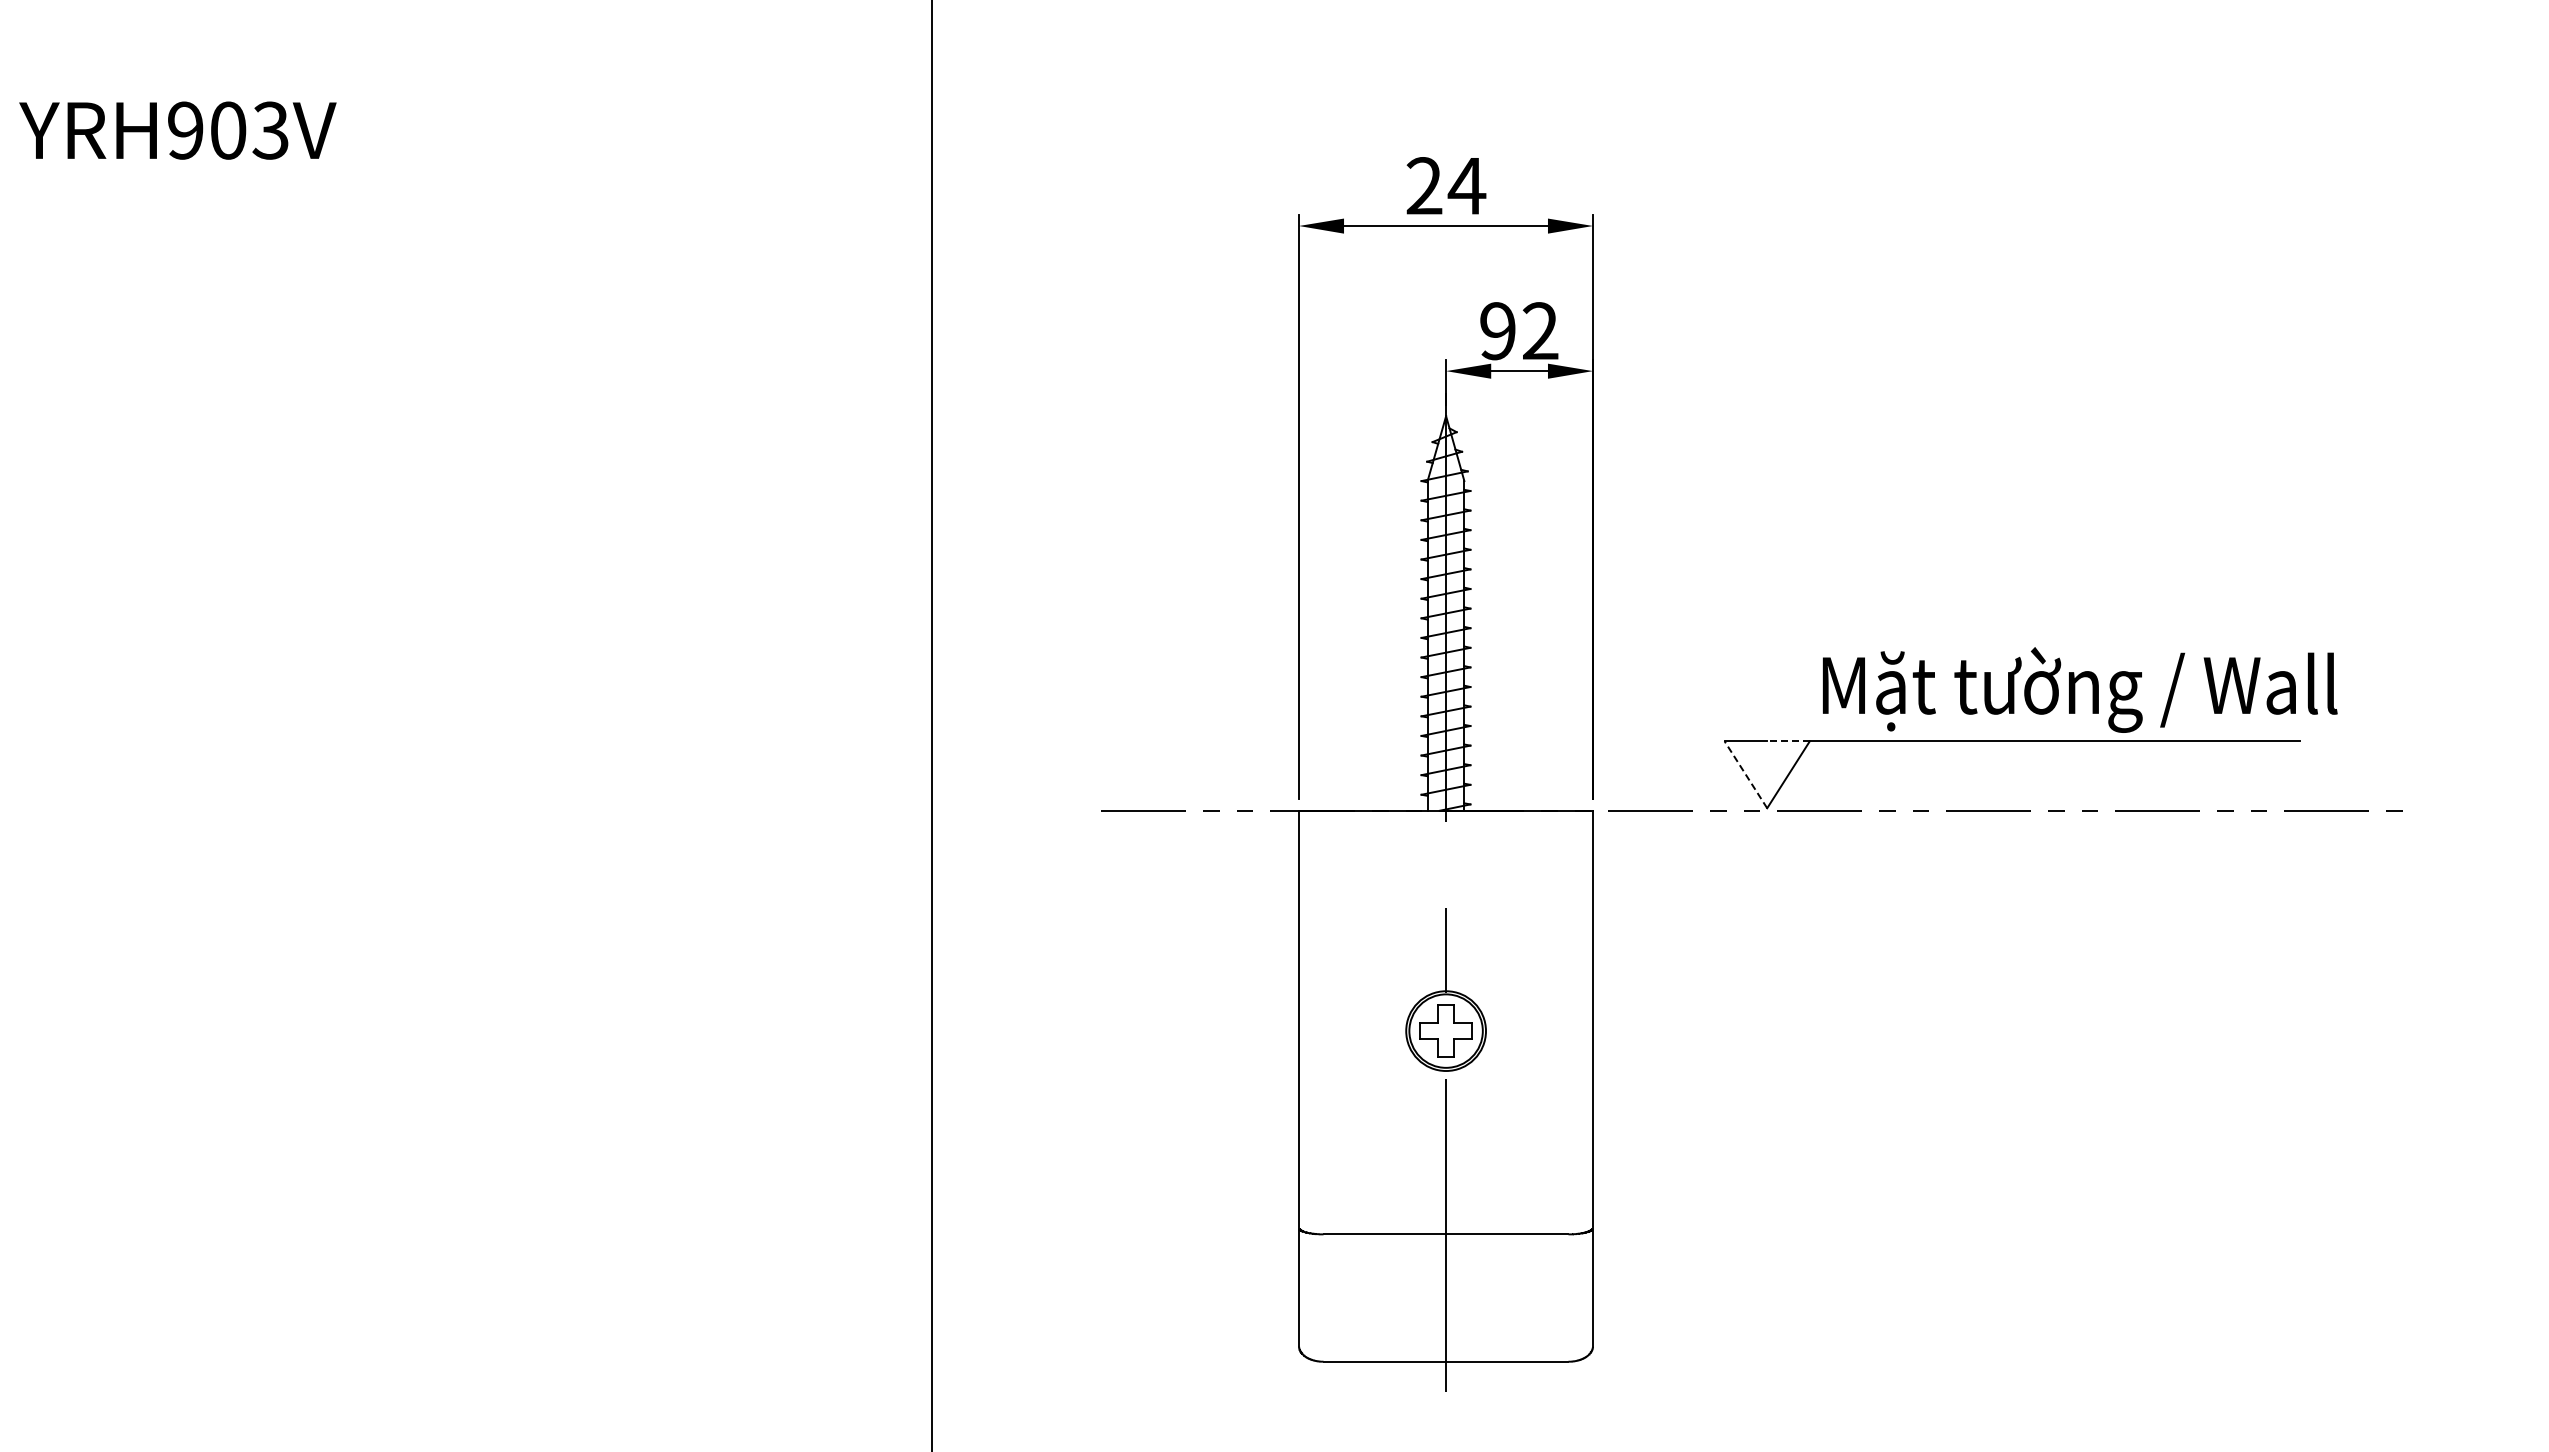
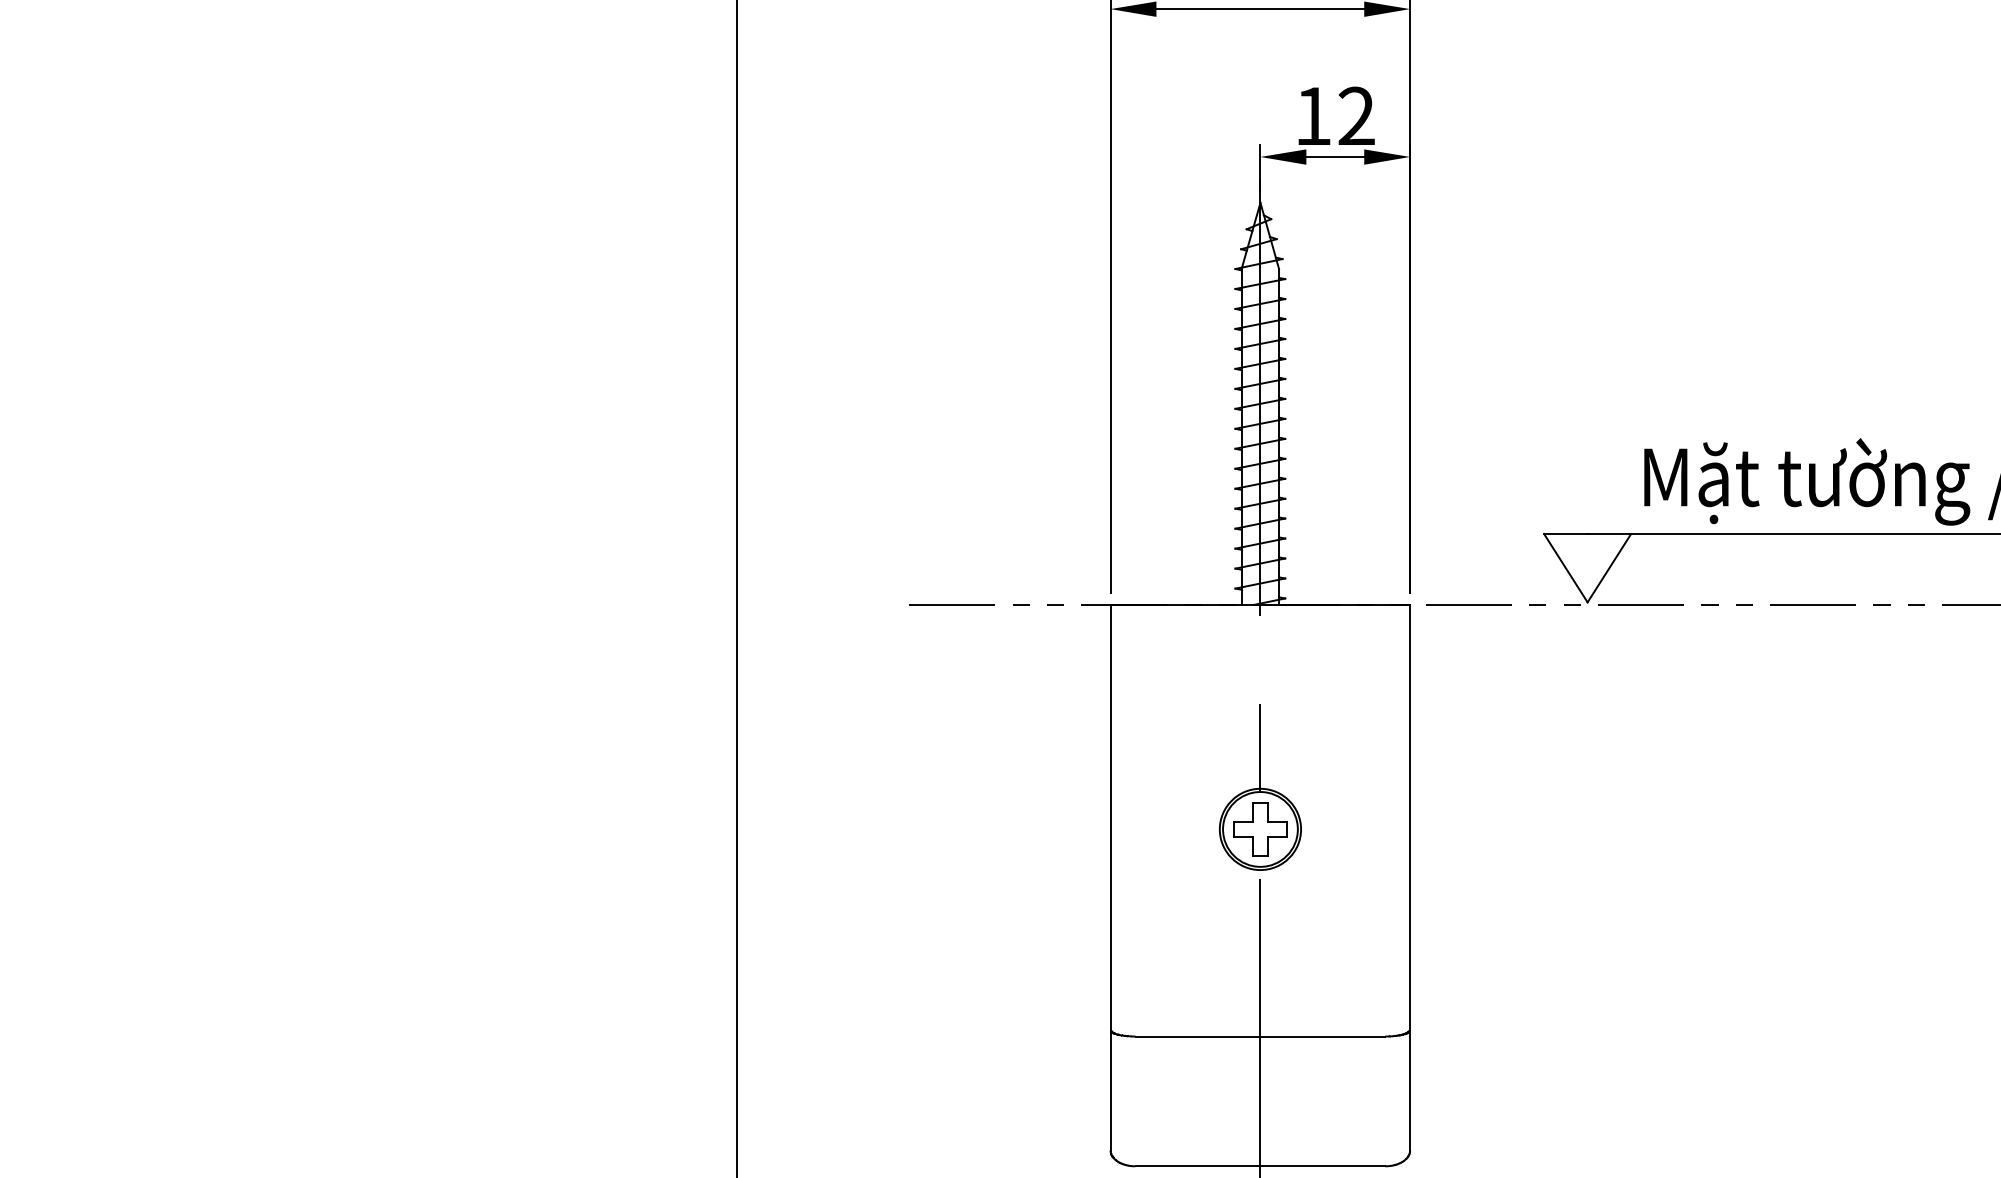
text: (1497, 331) -> (1312, 116), 92 -> 12
line: (1788, 741) -> (1609, 534), dashed -> solid
line: (1745, 774) -> (1565, 567), dashed -> solid

